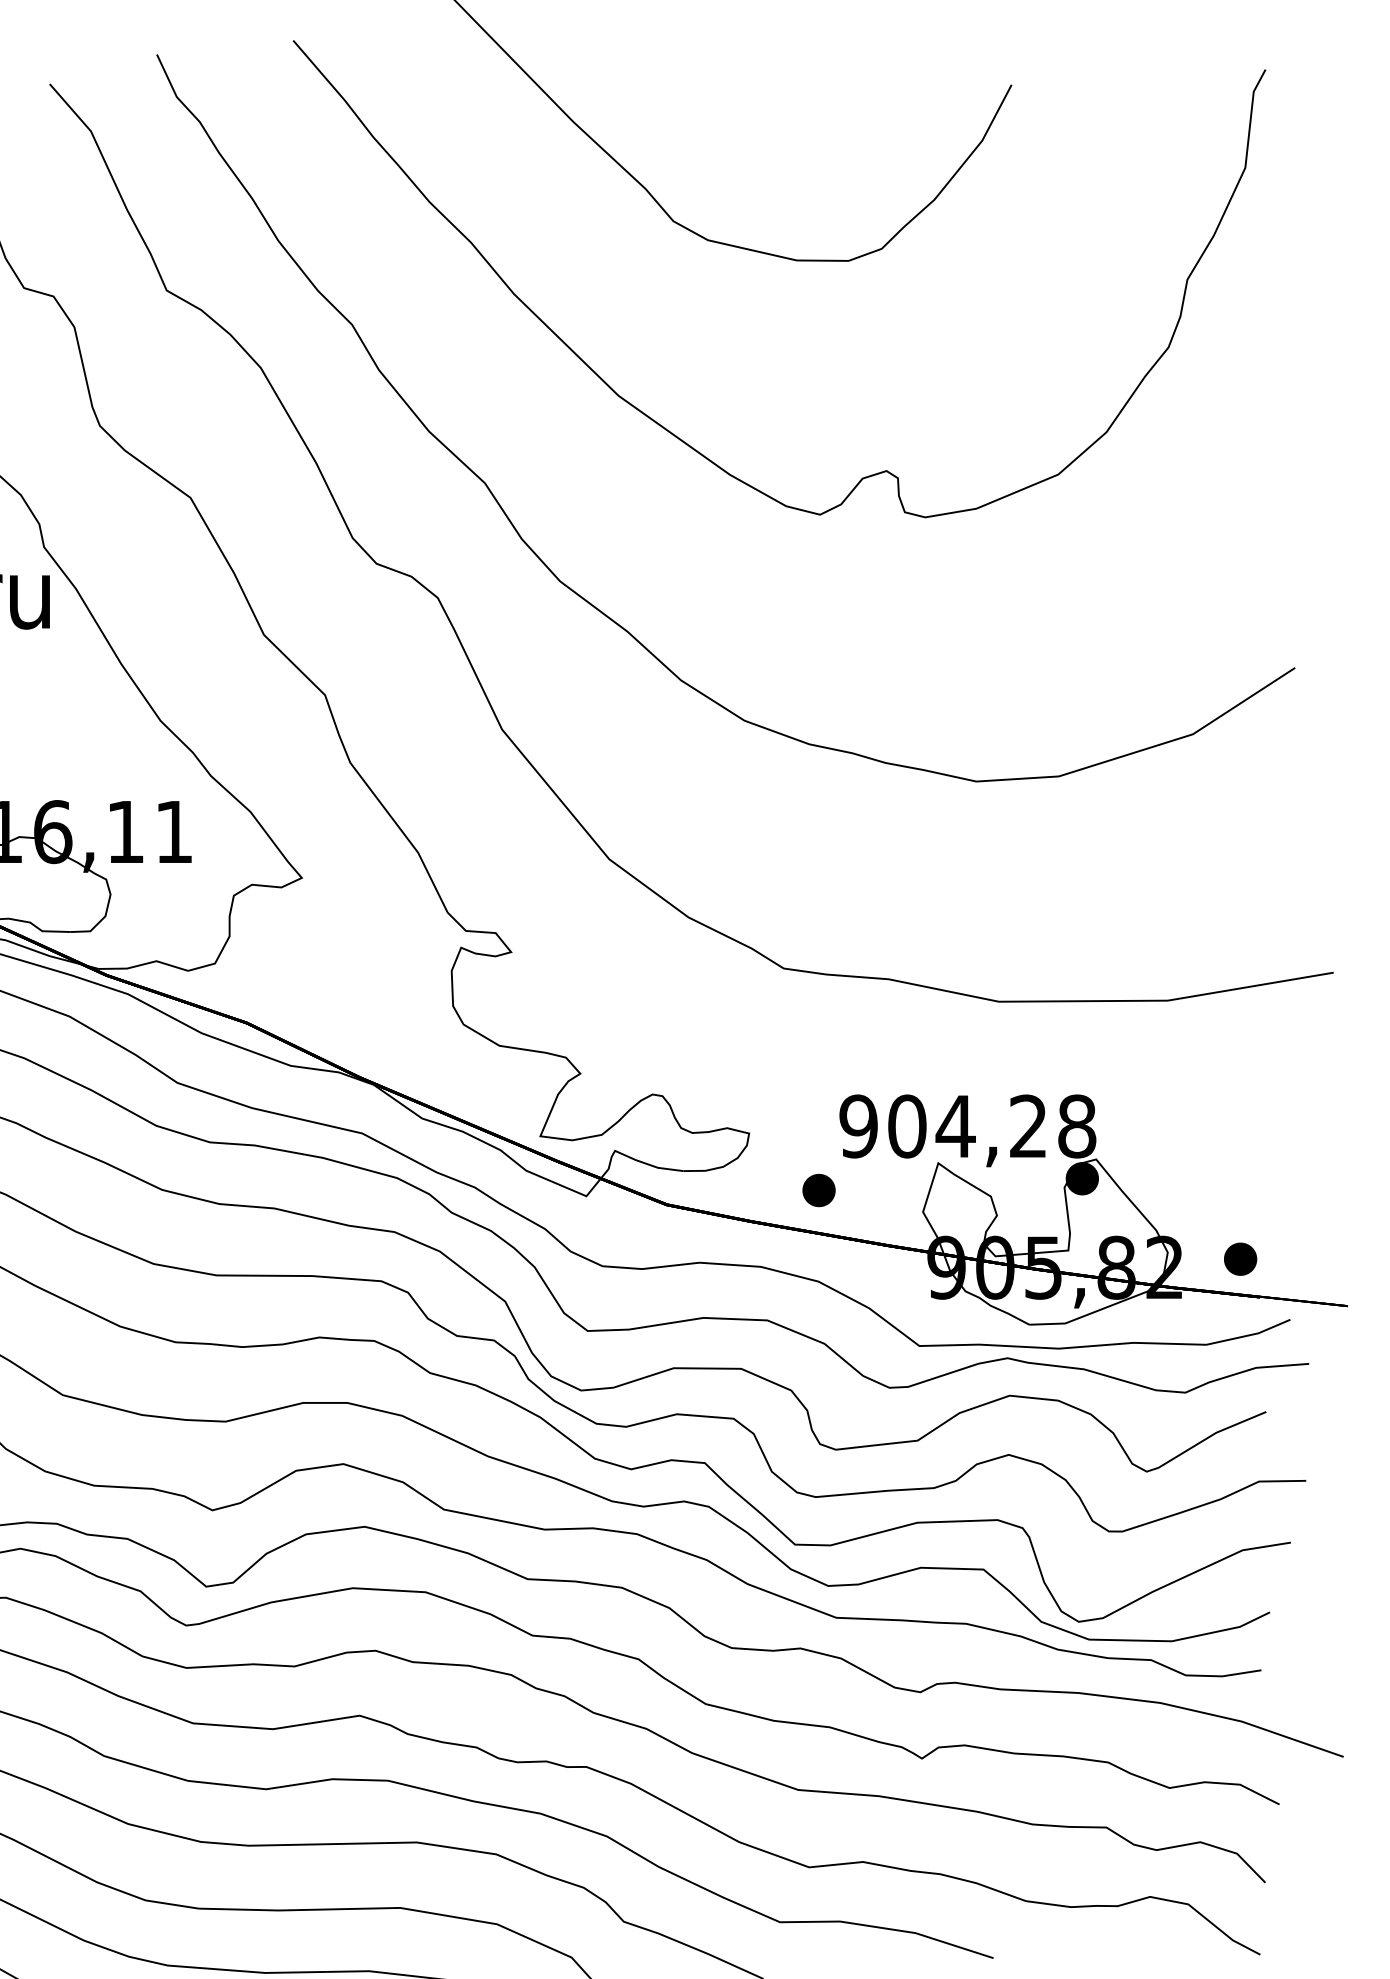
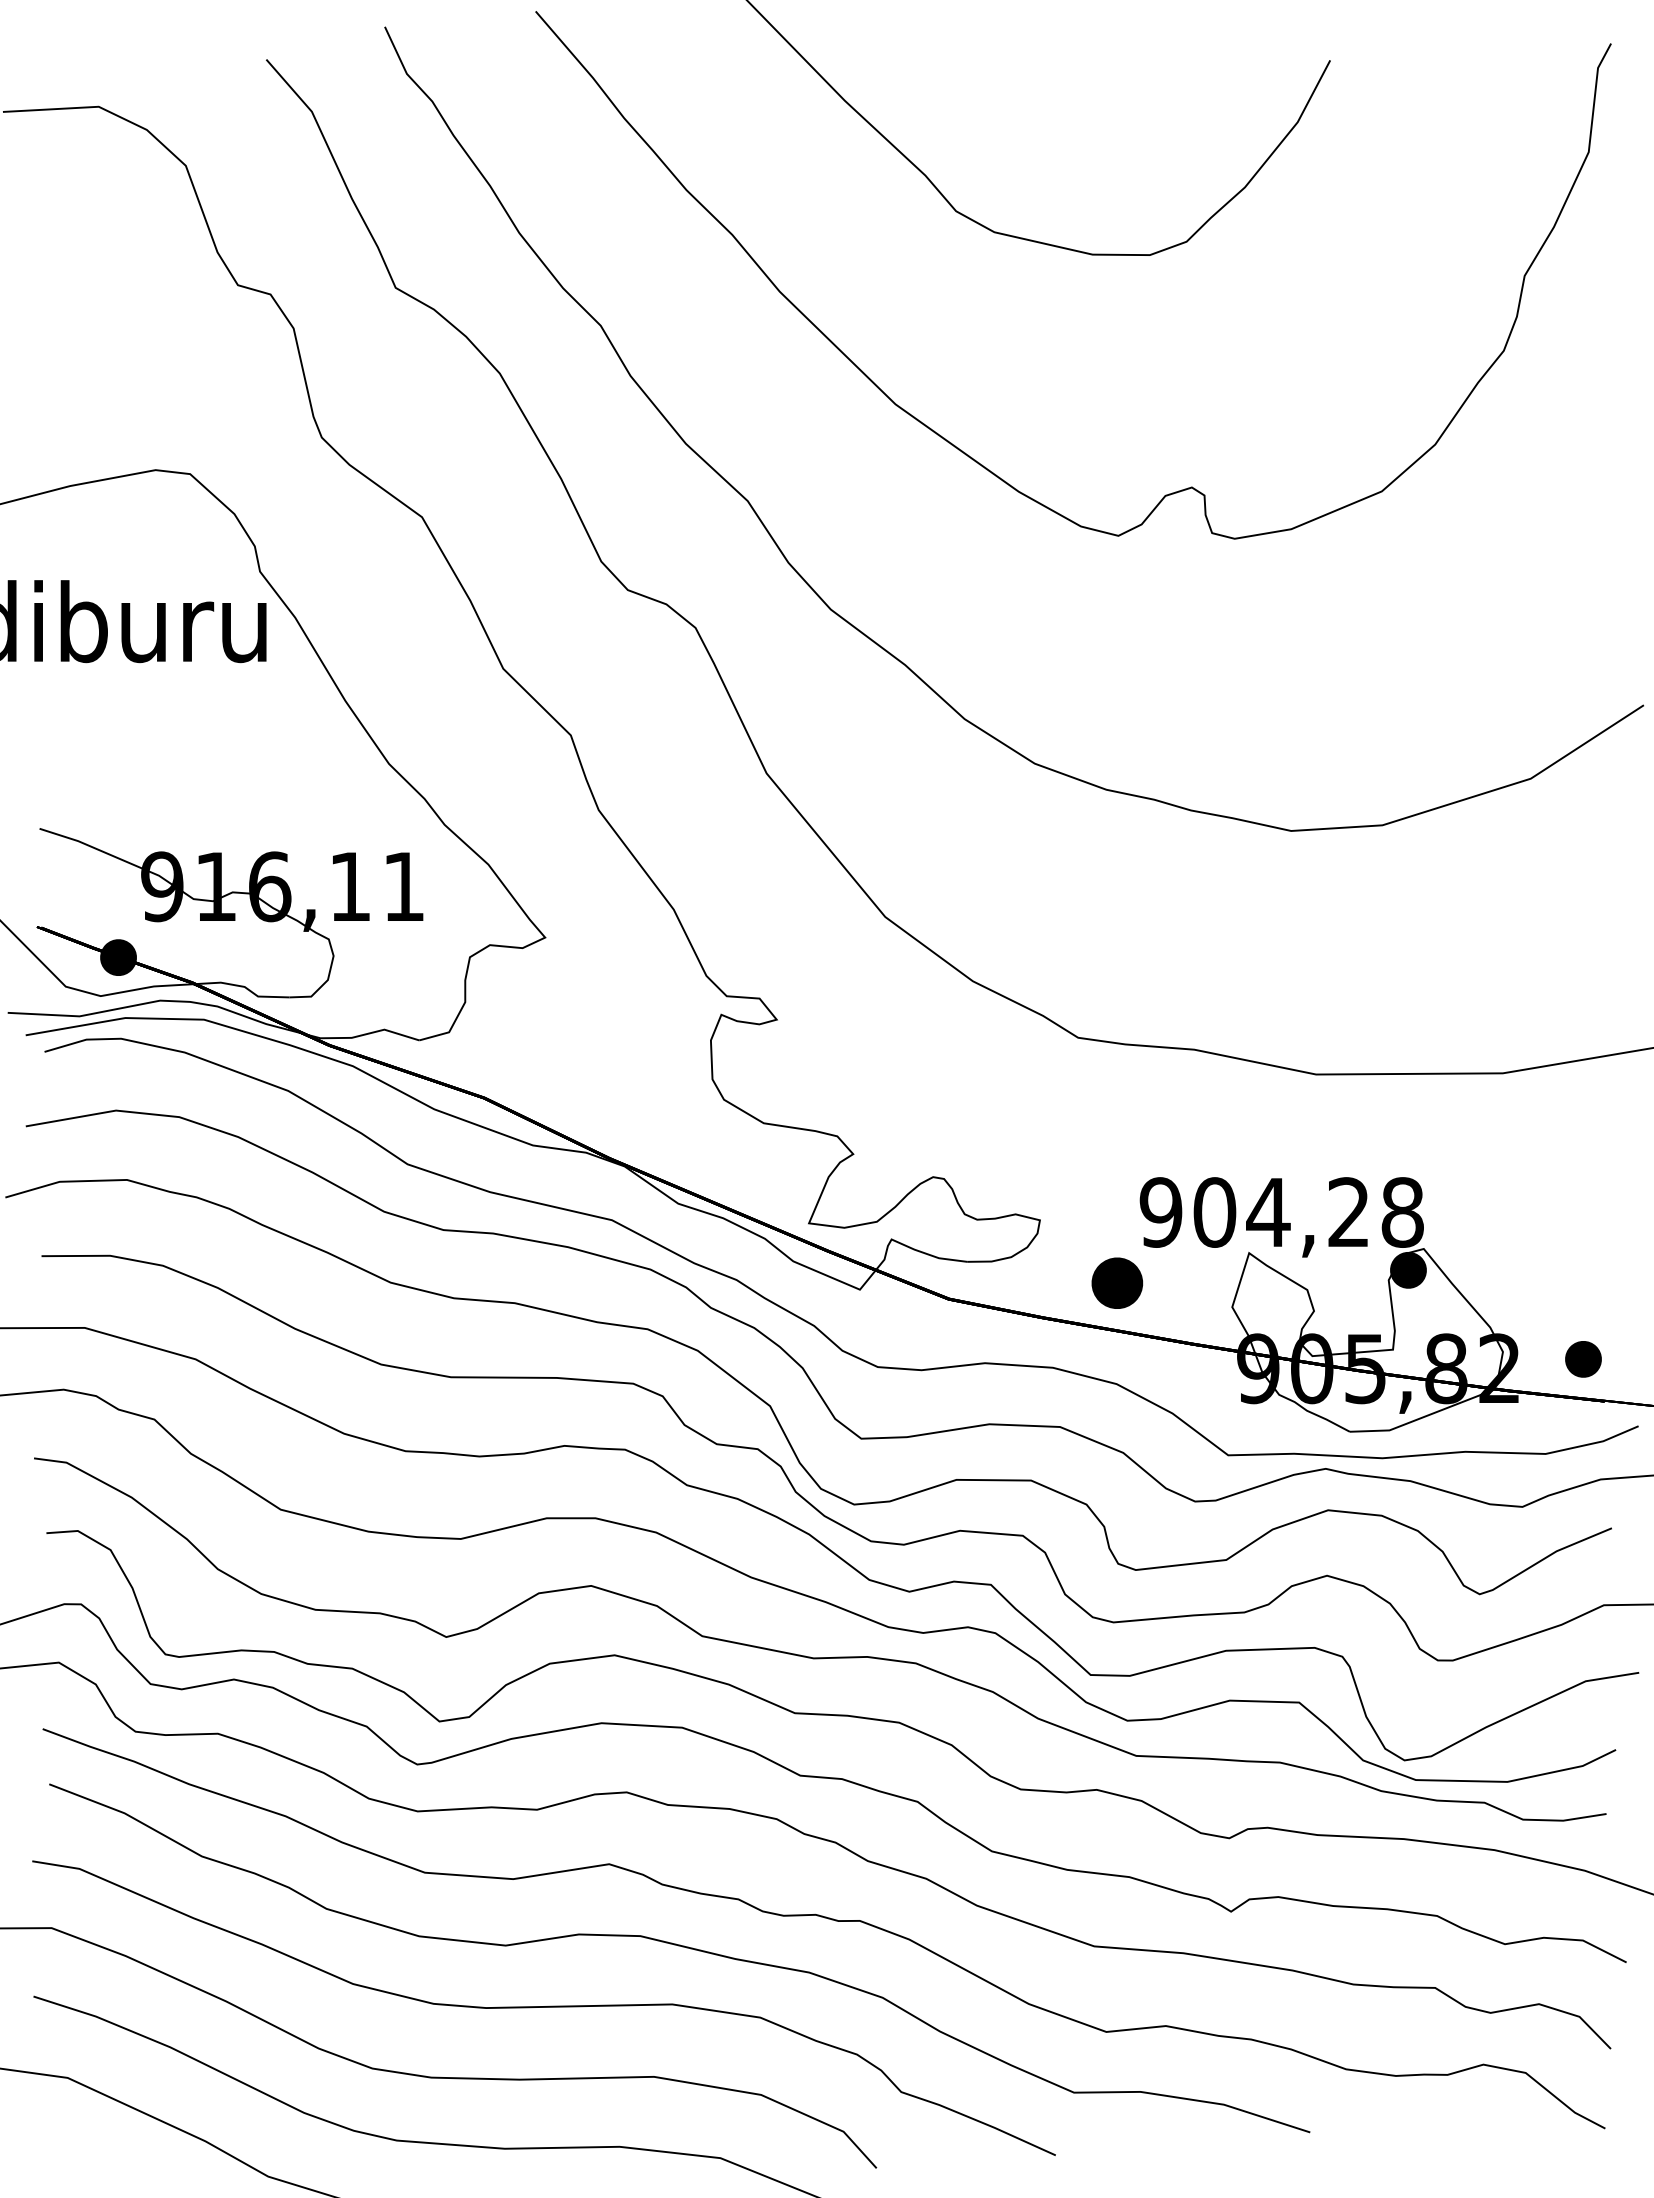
part: (818, 1190) -> (1116, 1283), size x1.4

